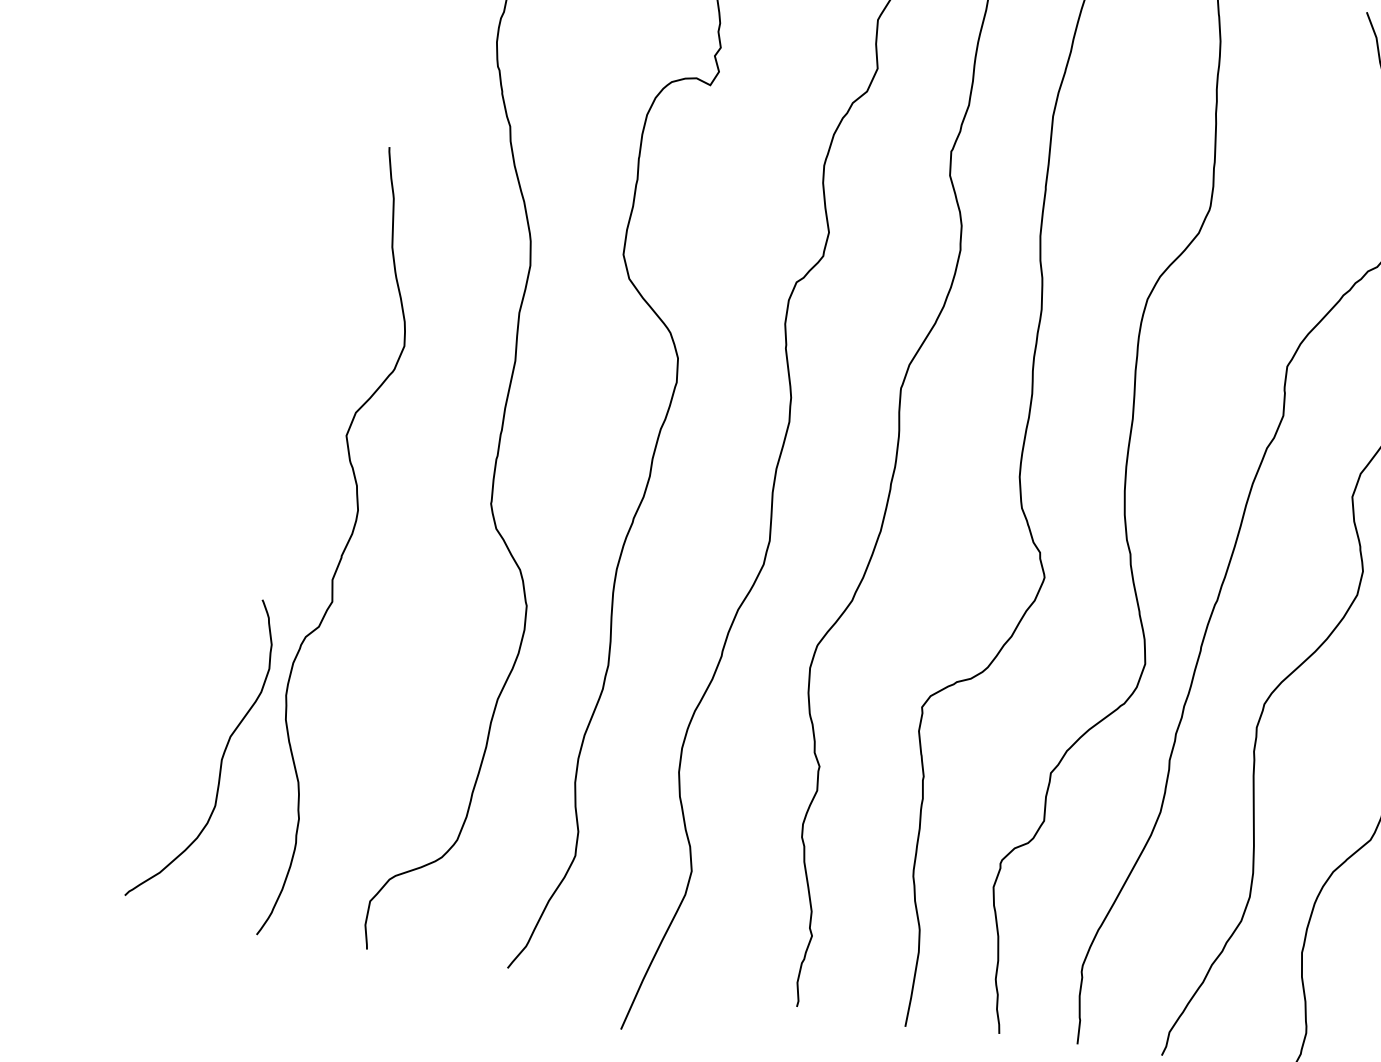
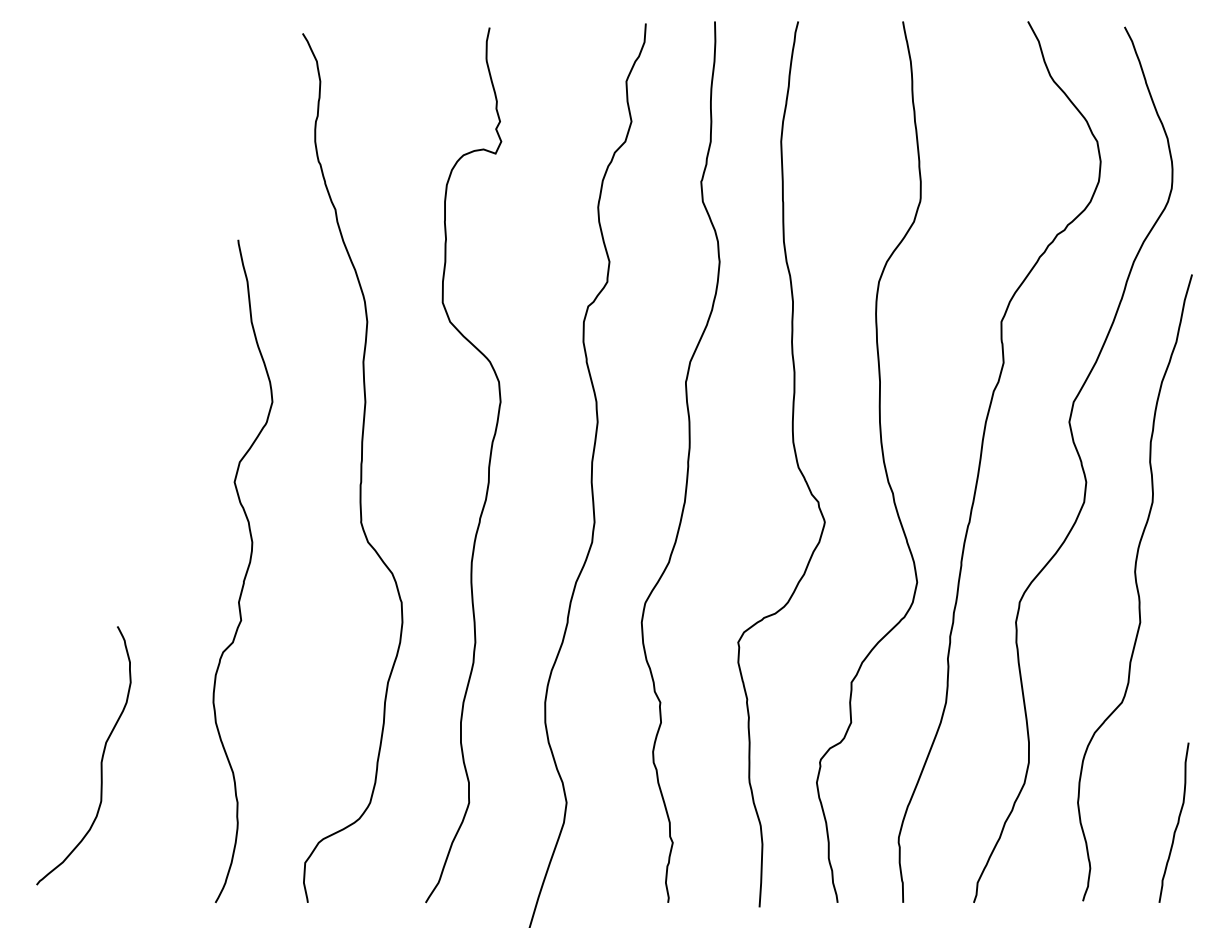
curve: (222, 752) -> (101, 756), moved

